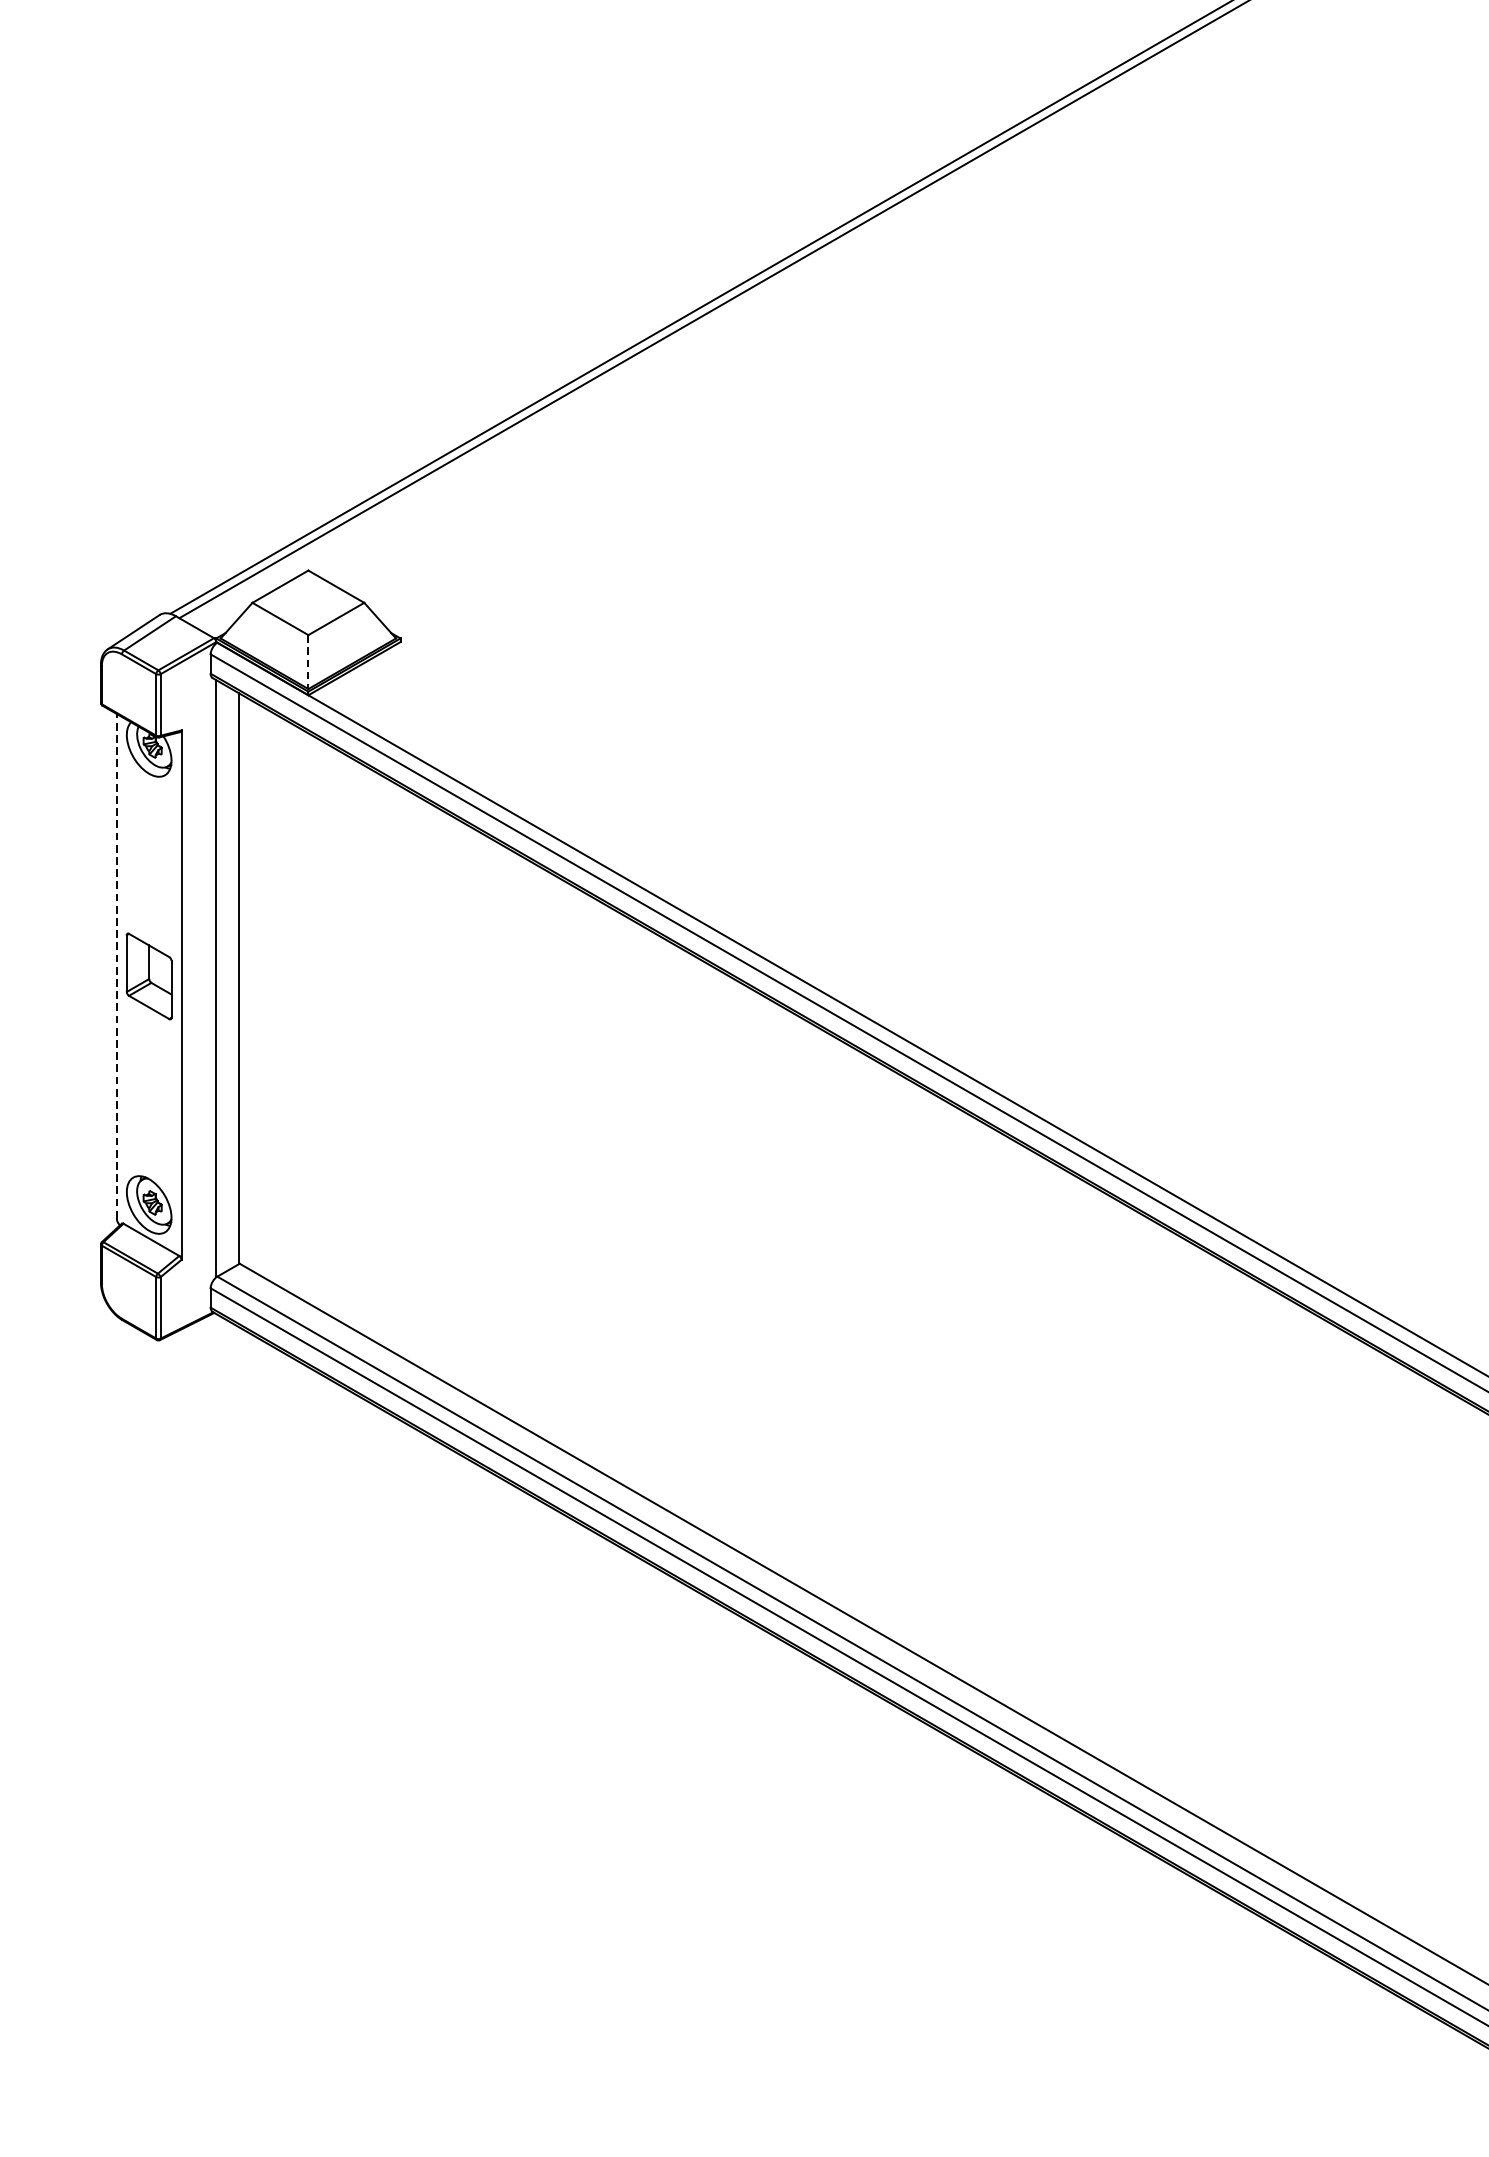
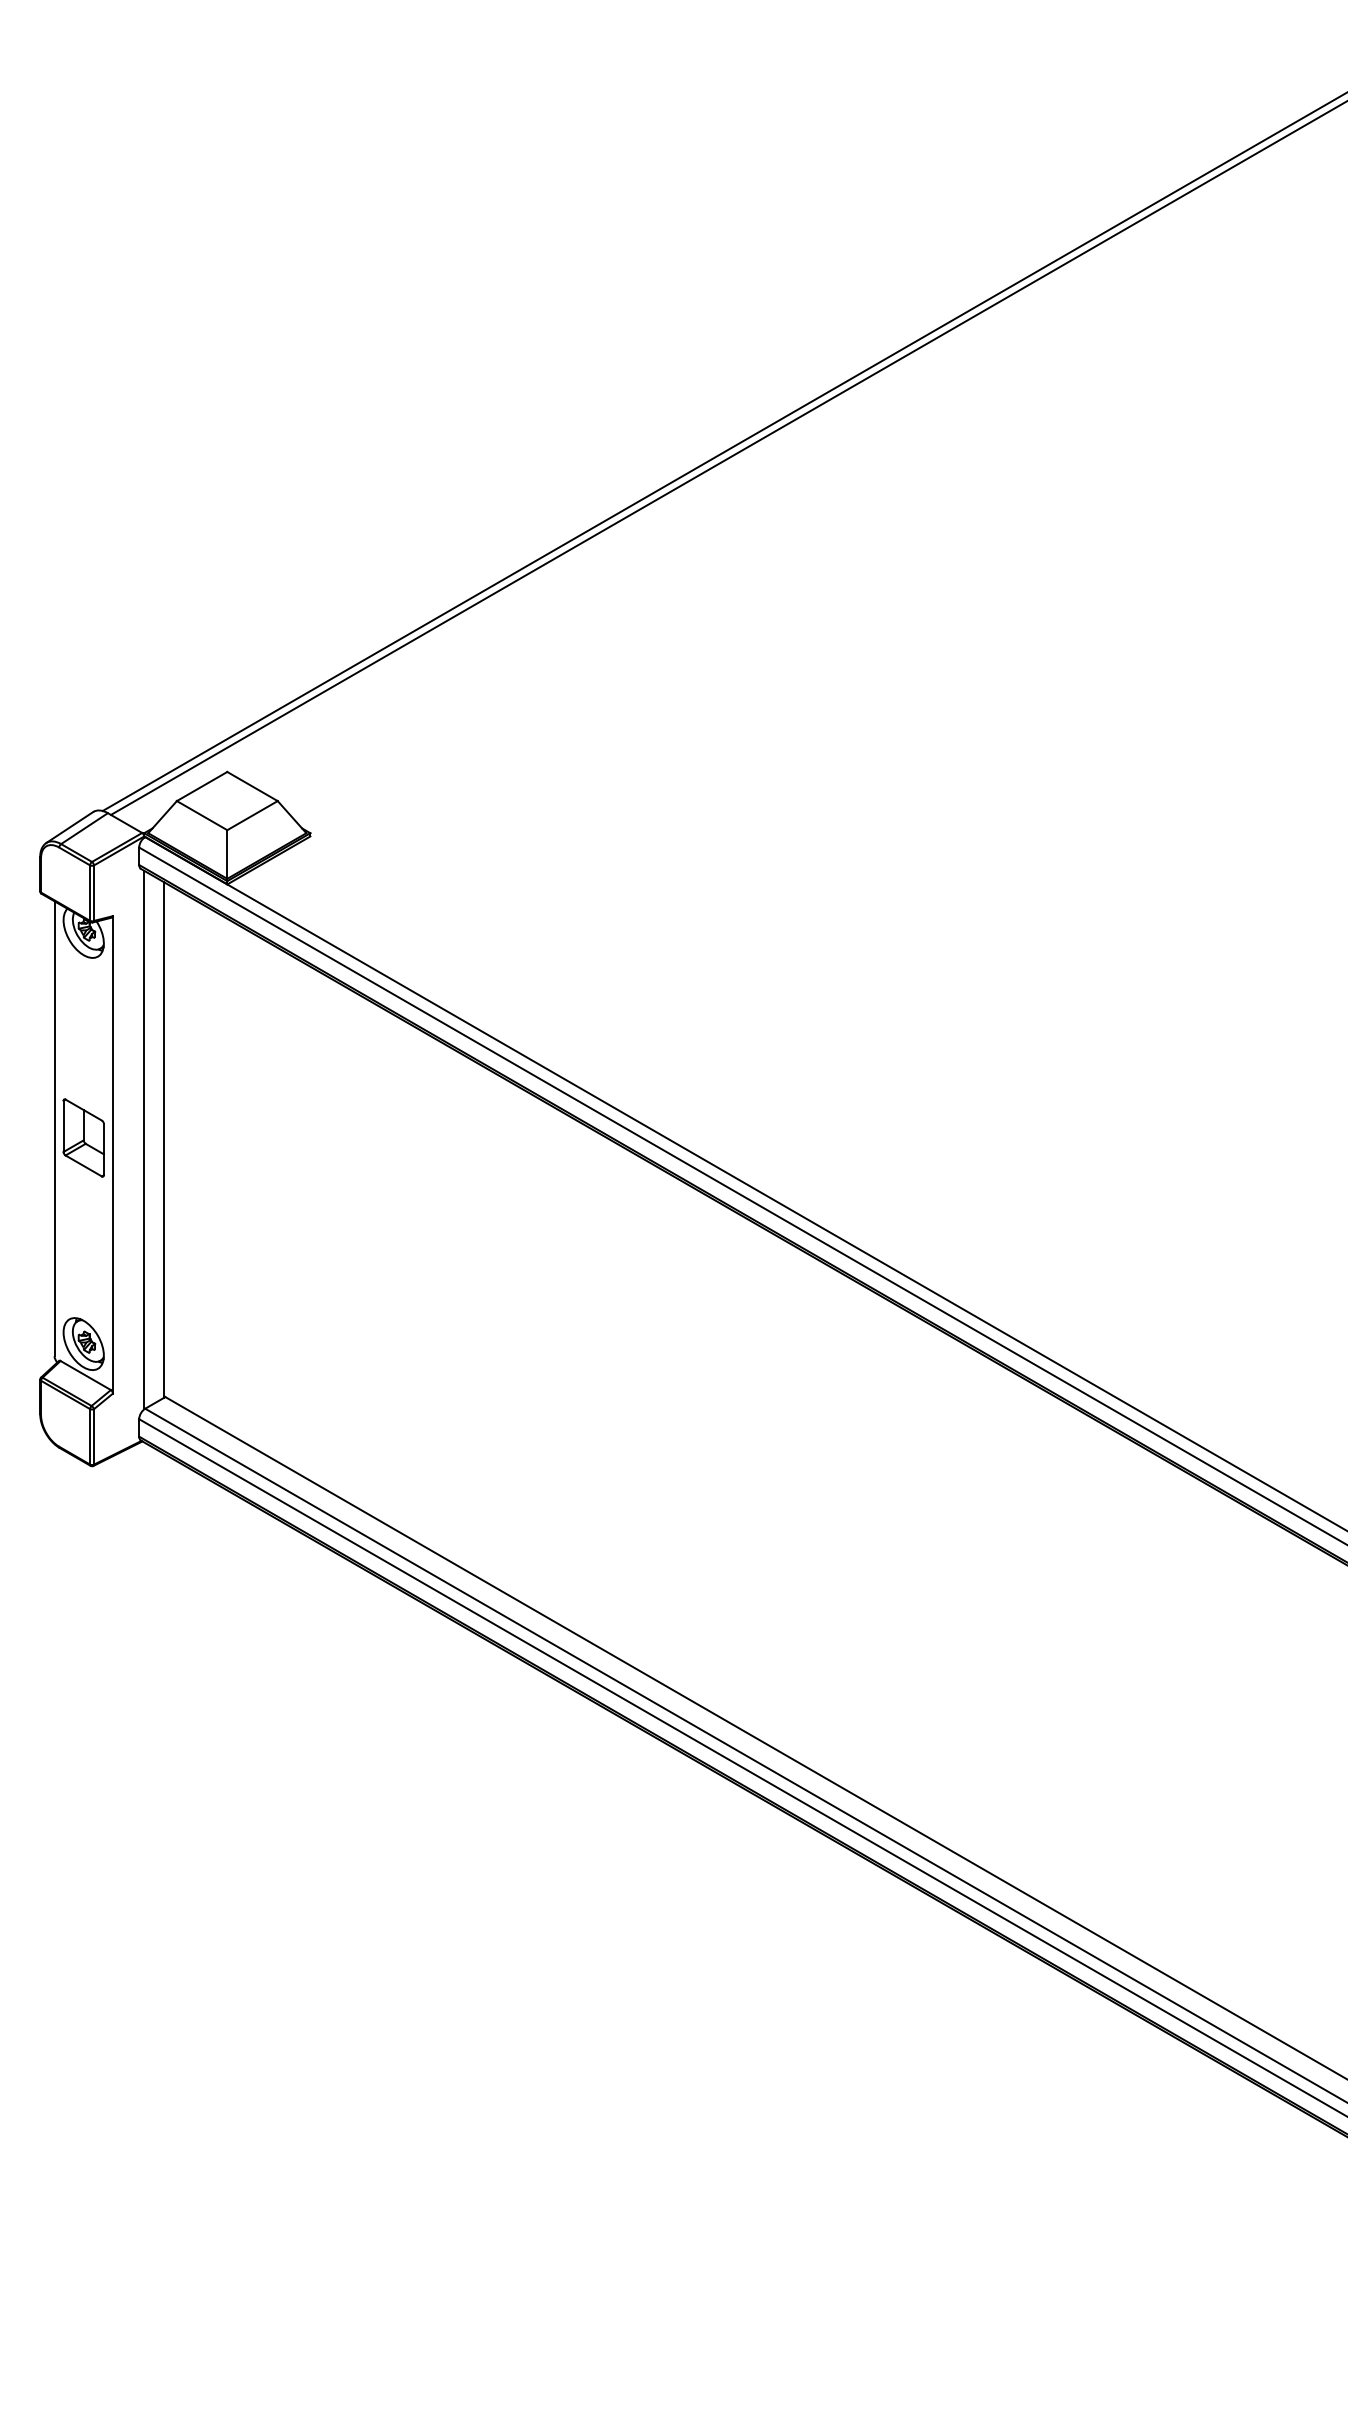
line: (308, 663) -> (227, 855), dashed -> solid
line: (116, 965) -> (54, 1128), dashed -> solid

